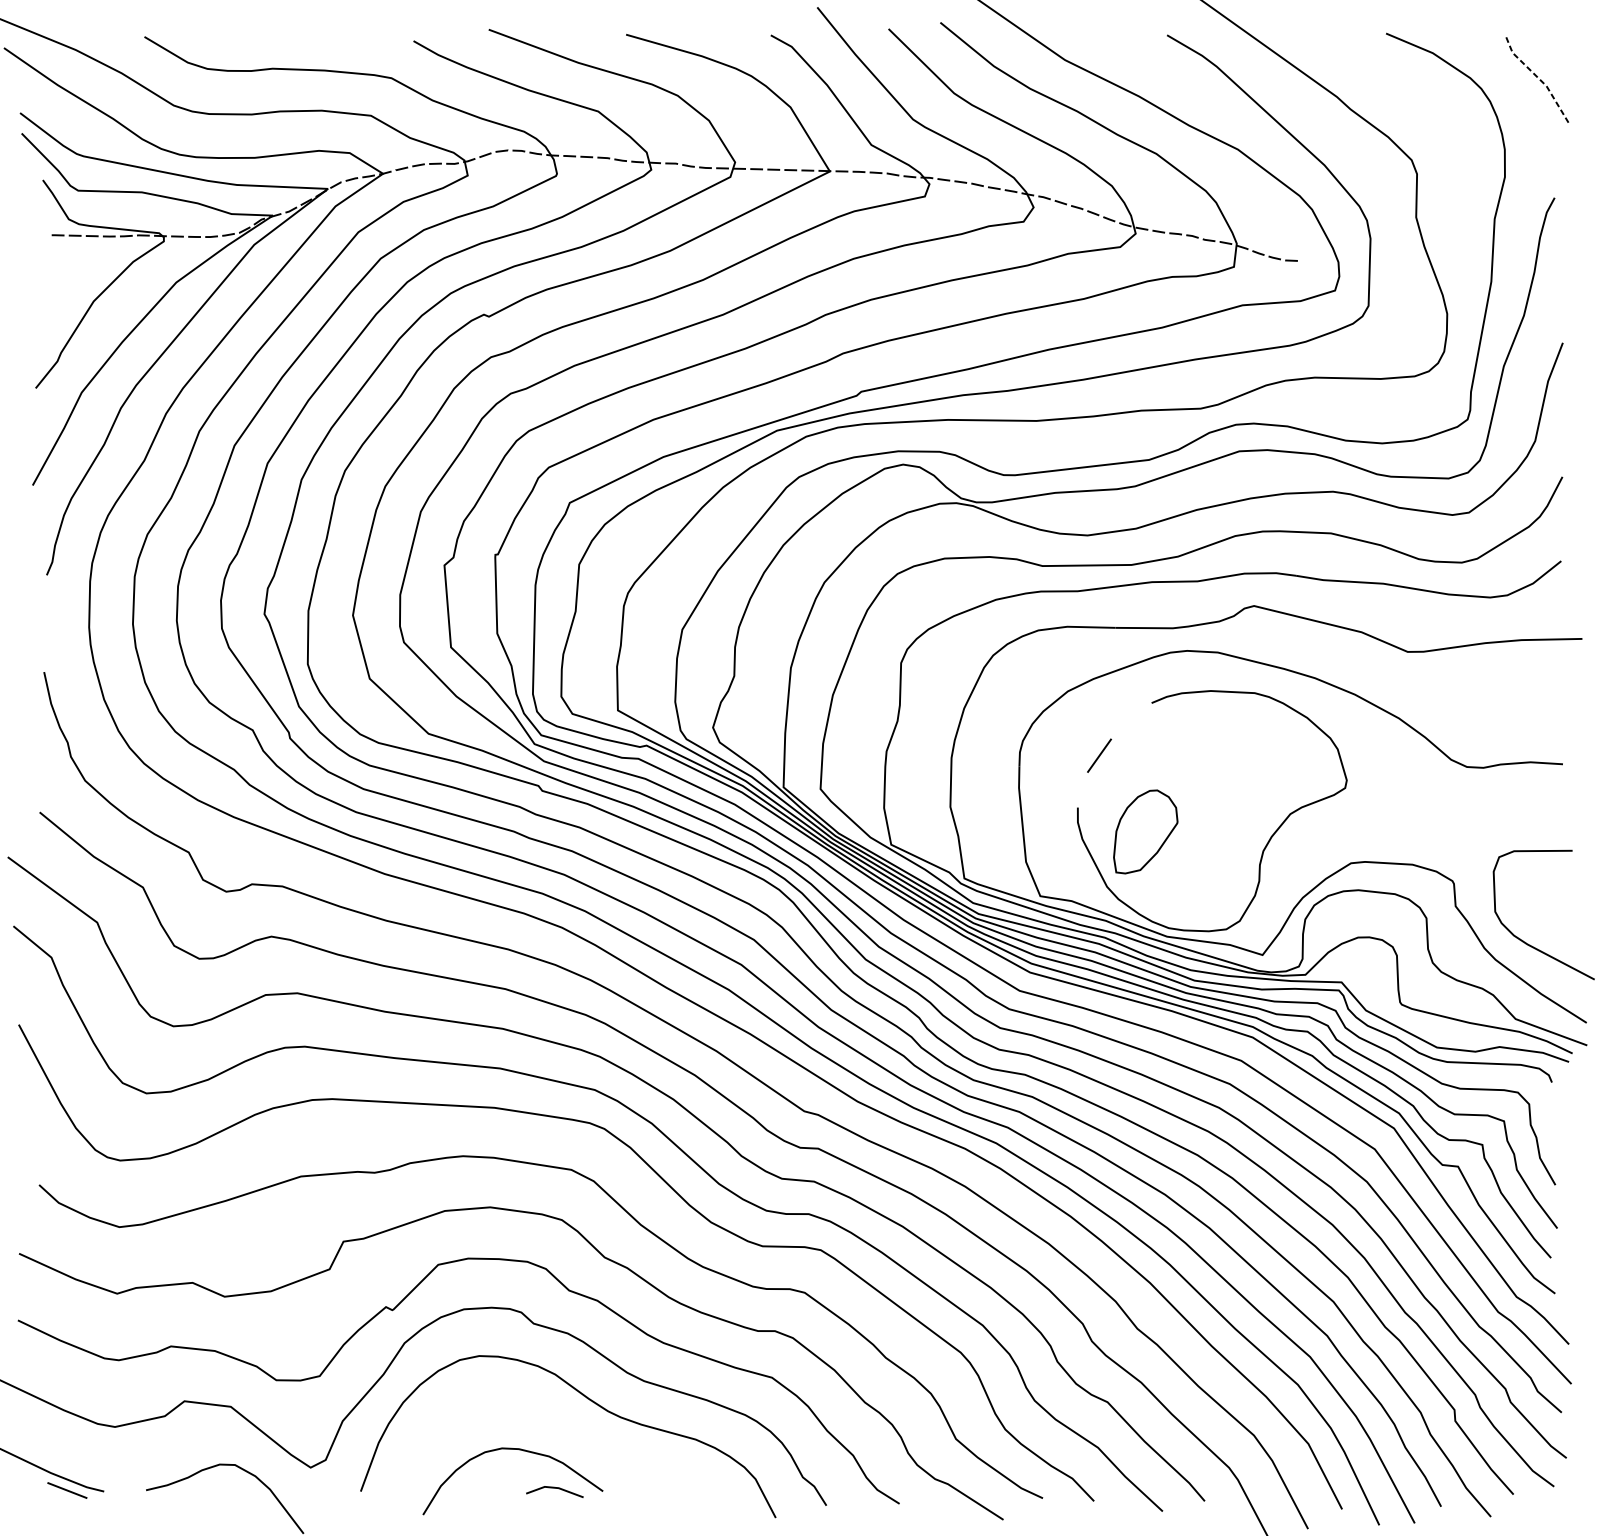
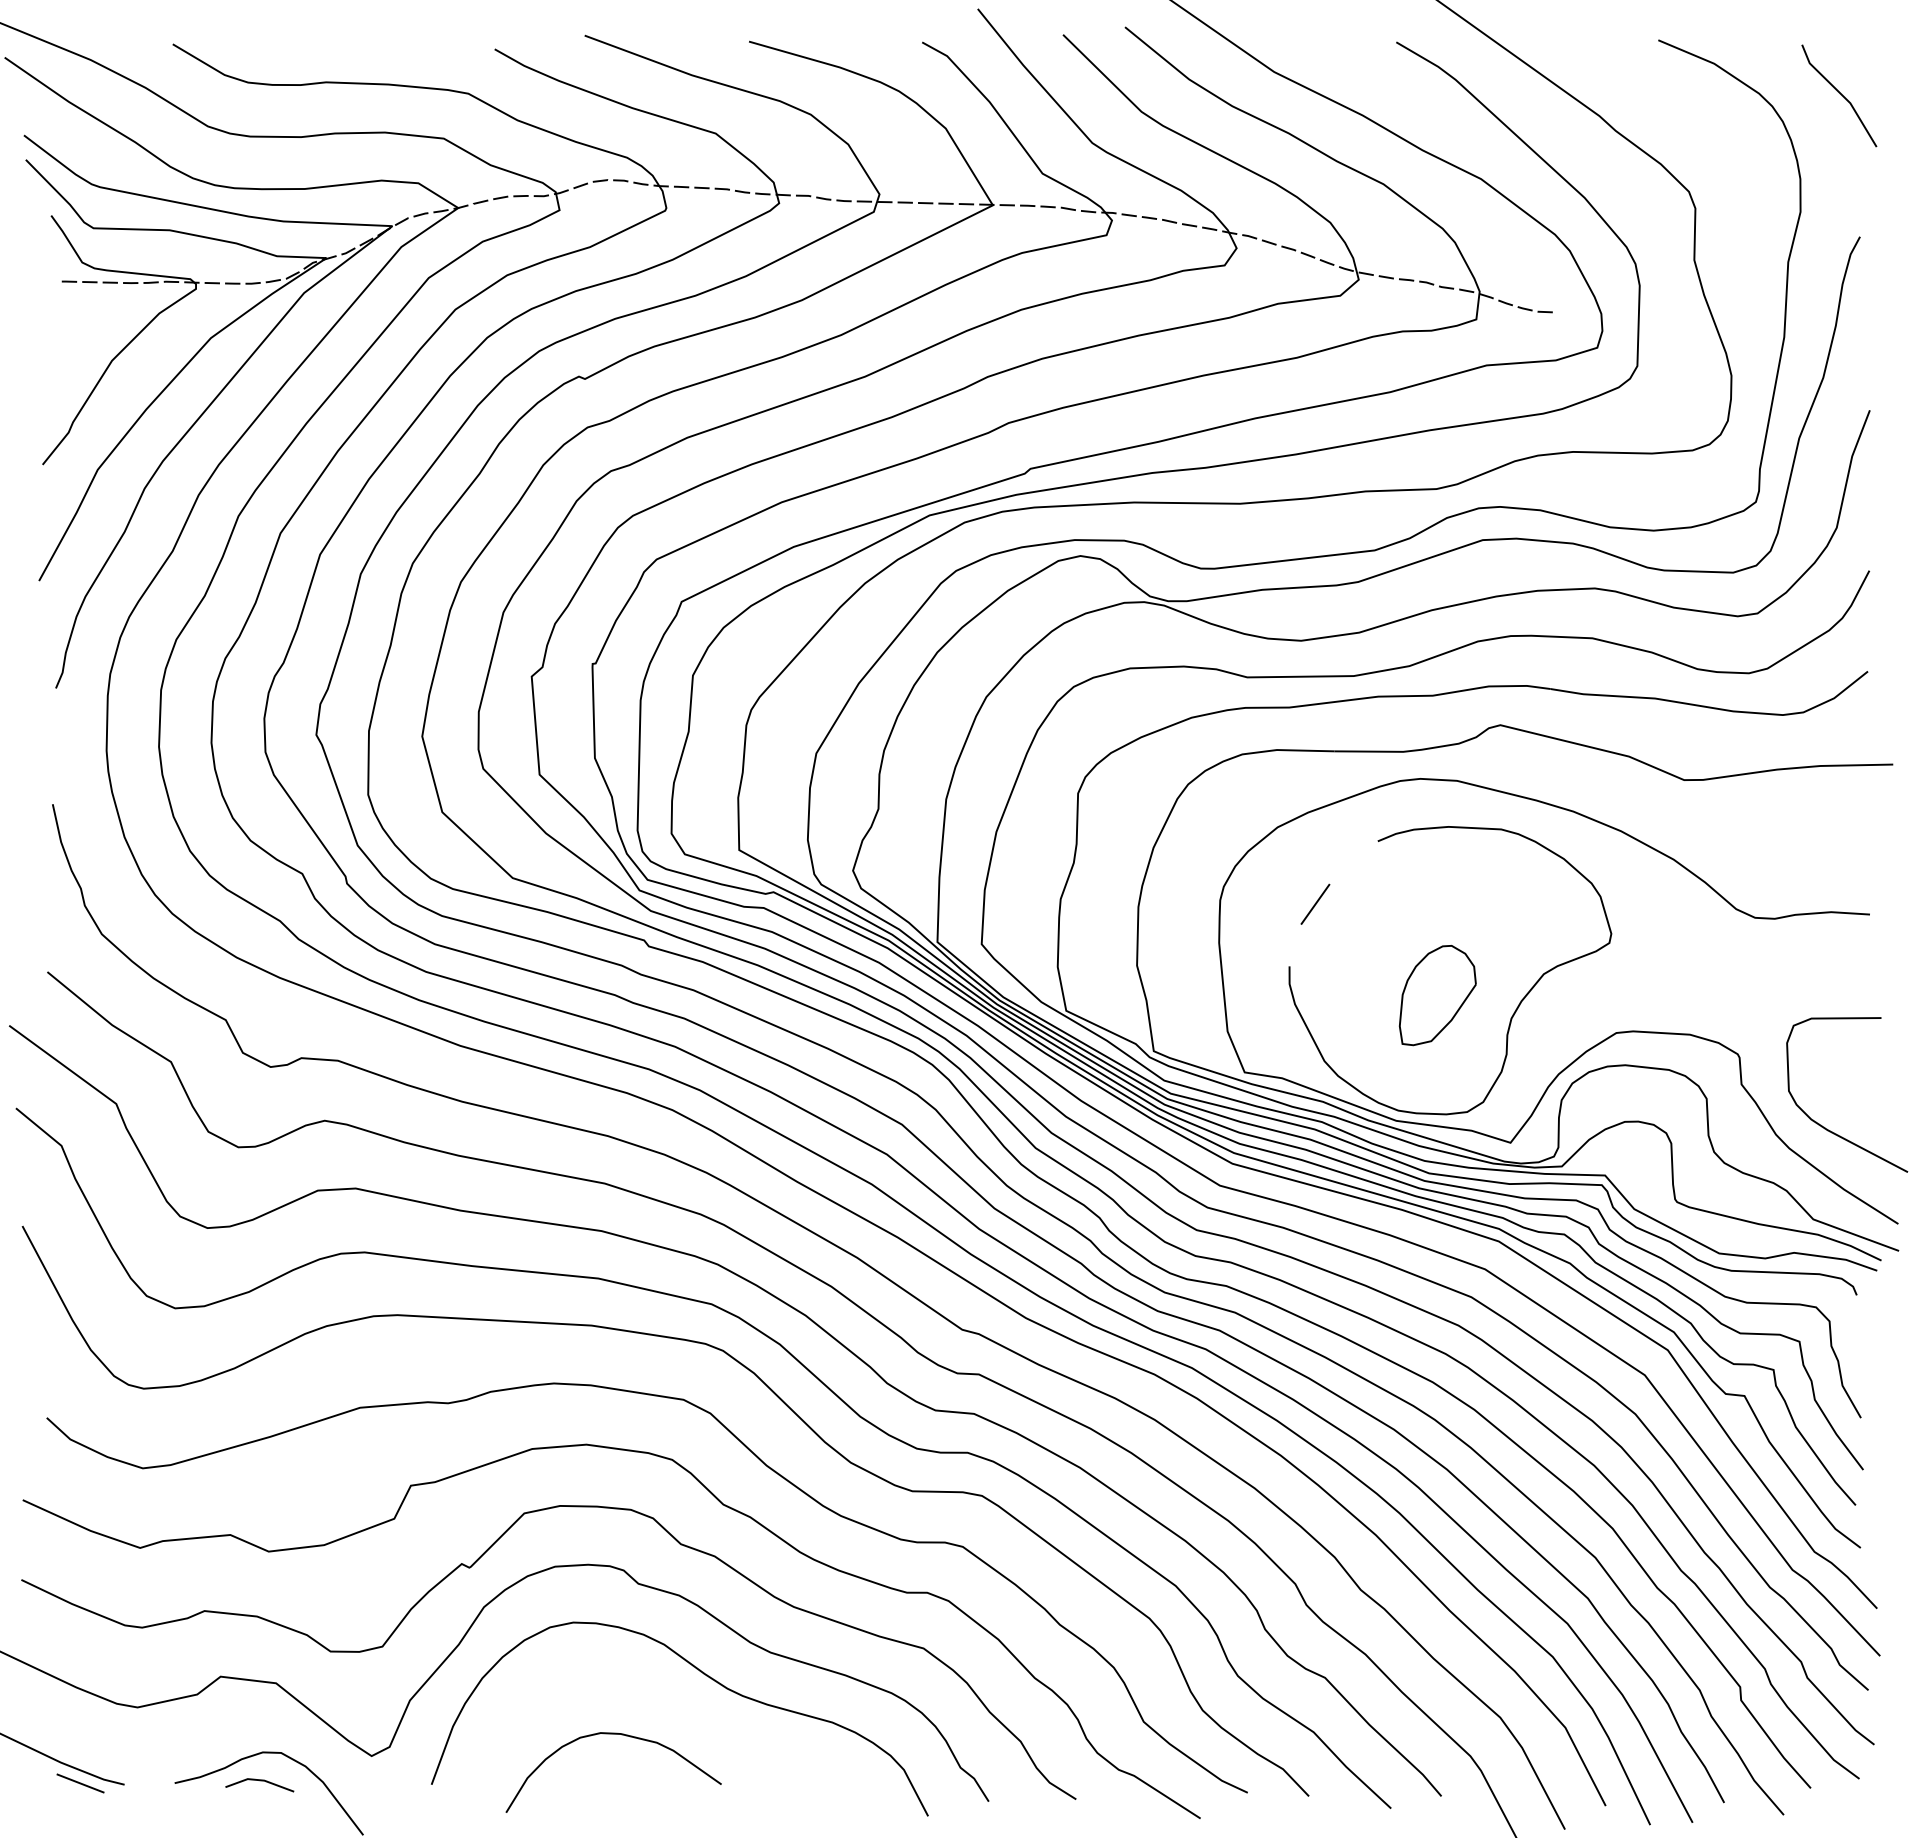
line: (1539, 78) -> (1841, 94), dashed -> solid
part: (1145, 831) -> (1437, 995), moved
line: (554, 1488) -> (259, 1781), moved

